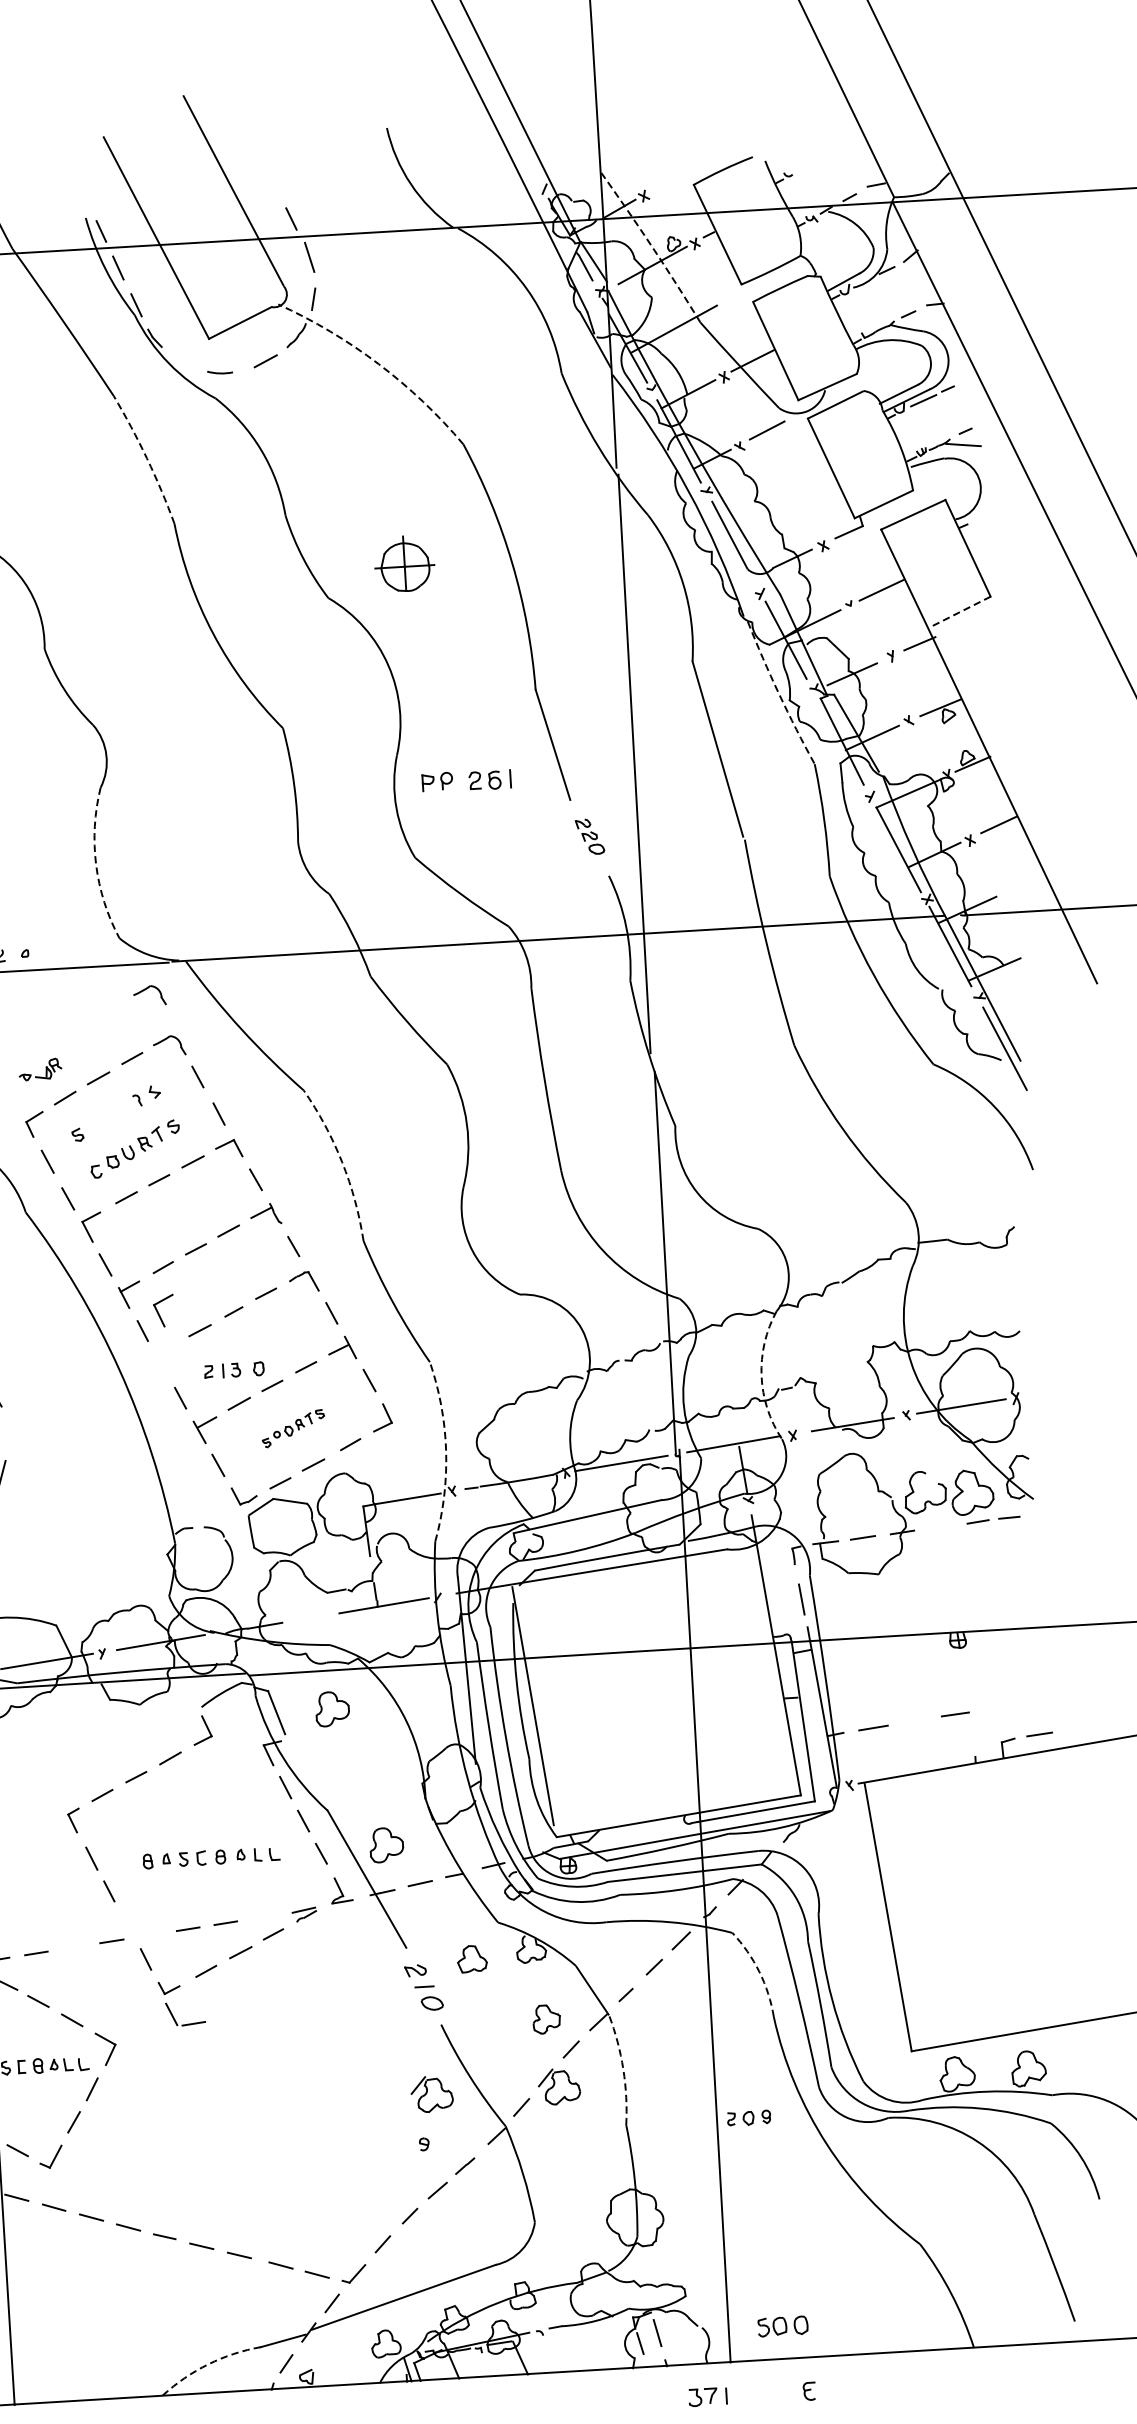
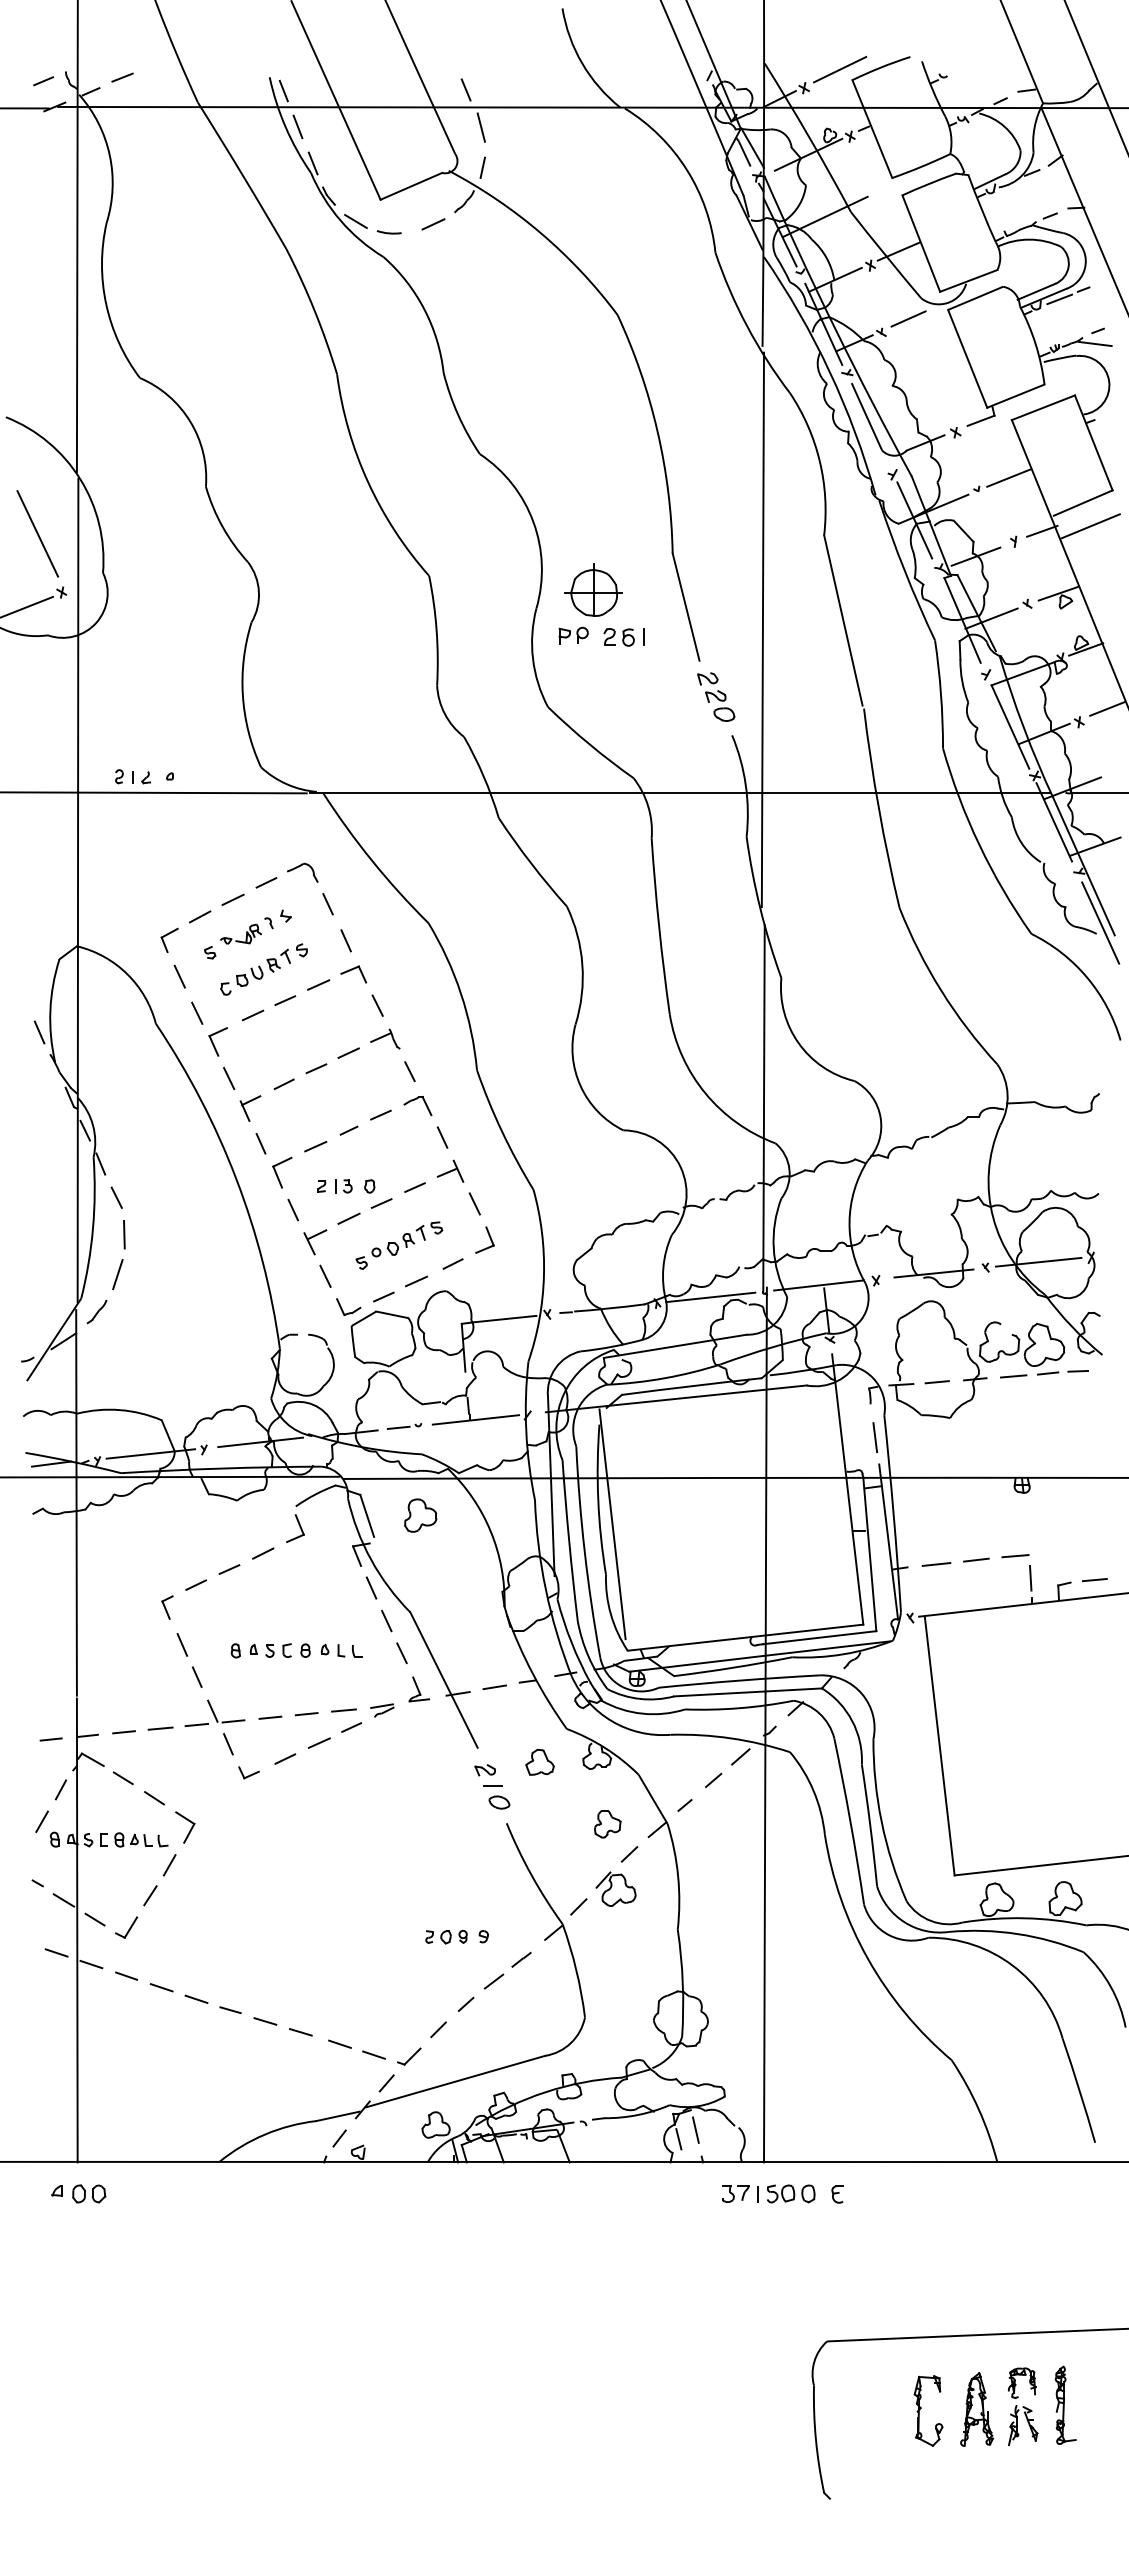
line: (680, 174) -> (840, 69), added
arc: (652, 247) -> (809, 137), dashed -> solid
line: (184, 363) -> (355, 221), added
arc: (378, 364) -> (541, 233), dashed -> solid
arc: (146, 458) -> (314, 310), dashed -> solid
part: (404, 563) -> (593, 589), moved
line: (961, 612) -> (1083, 503), dashed -> solid
line: (969, 635) -> (1090, 526), added
arc: (778, 694) -> (904, 571), dashed -> solid
part: (590, 836) -> (716, 696), size x1.43
arc: (95, 864) -> (242, 695), dashed -> solid
part: (149, 995) -> (286, 823), removed
part: (39, 1068) -> (240, 933), moved
arc: (342, 1161) -> (461, 993), dashed -> solid
part: (164, 1310) -> (282, 1172), moved
arc: (761, 1375) -> (849, 1221), dashed -> solid
part: (293, 1428) -> (399, 1245), size x1.43
line: (6, 1434) -> (124, 1234), added
arc: (445, 1451) -> (543, 1276), dashed -> solid
line: (942, 1527) -> (1013, 1376), added
part: (310, 1617) -> (404, 1426), added
line: (914, 1720) -> (976, 1559), added
line: (972, 1735) -> (1030, 1577), added
part: (386, 1844) -> (464, 1648), removed
line: (263, 1917) -> (343, 1710), added
line: (74, 1947) -> (160, 1728), added
arc: (759, 1971) -> (813, 1790), dashed -> solid
part: (189, 2023) -> (229, 1720), moved
arc: (623, 2069) -> (678, 1876), dashed -> solid
part: (431, 2093) -> (493, 1888), removed
part: (749, 2118) -> (446, 1937), moved
part: (783, 2325) -> (791, 2193), moved
arc: (208, 2364) -> (265, 2134), dashed -> solid

